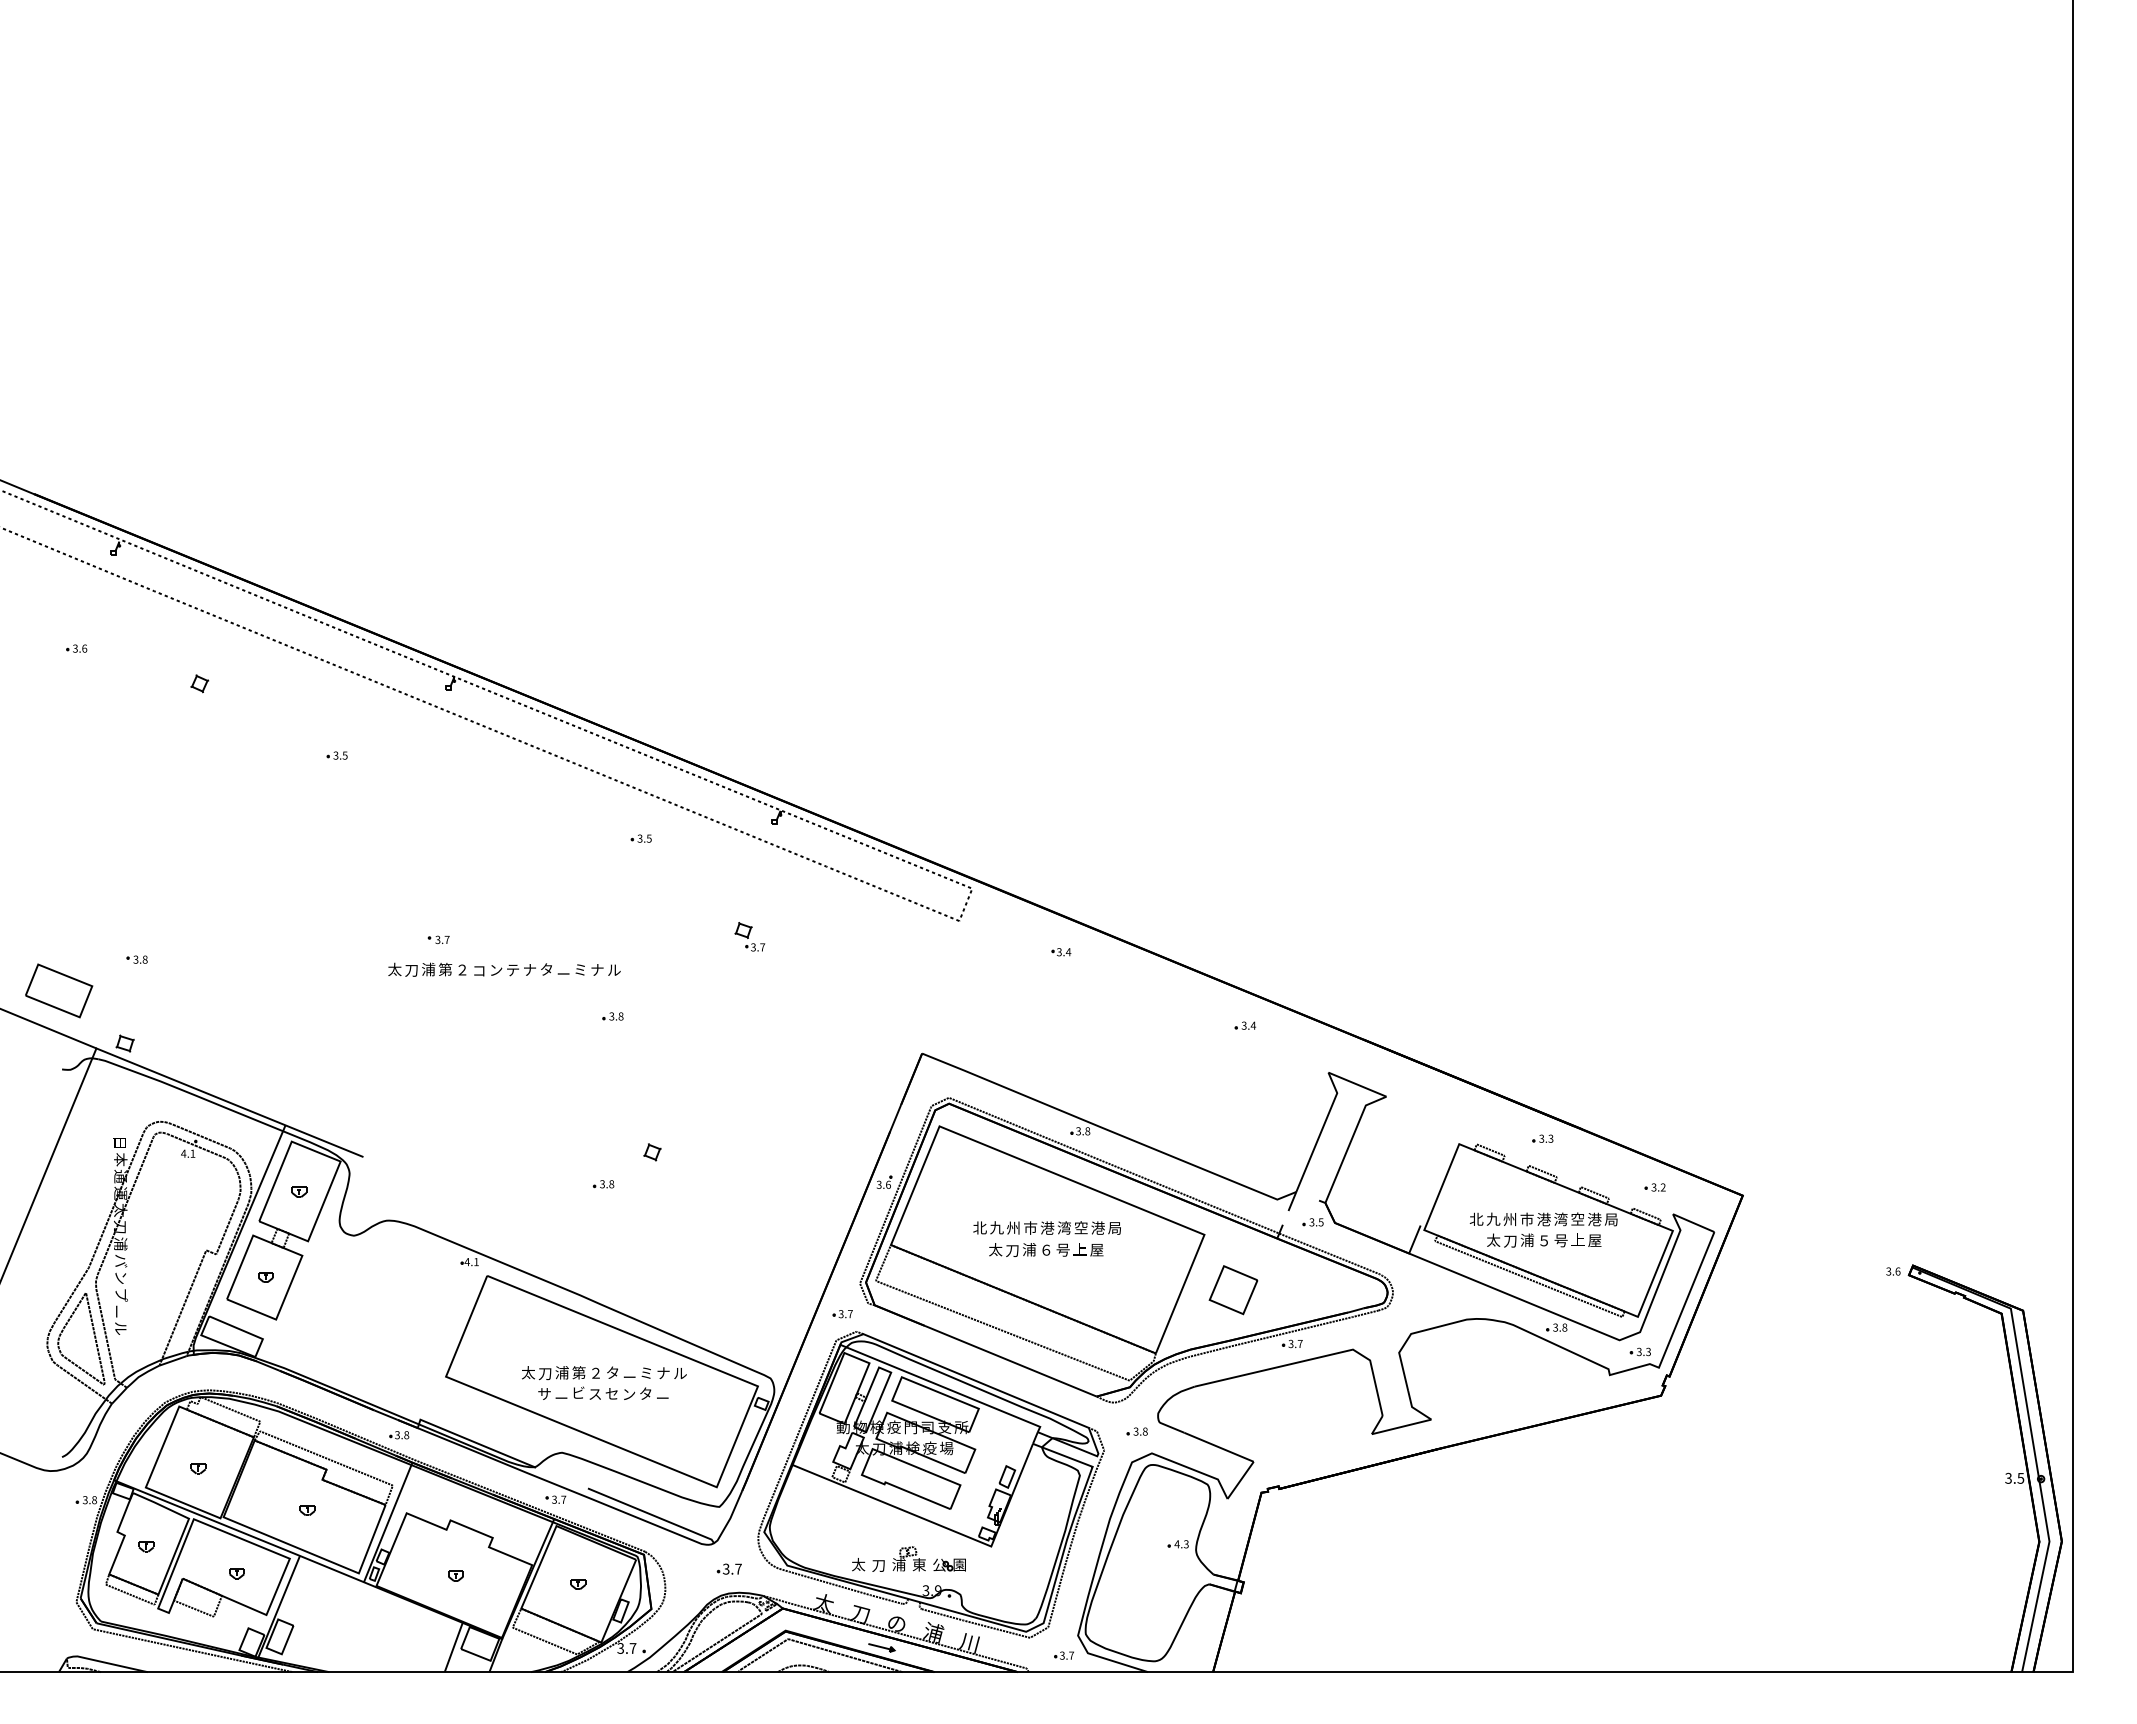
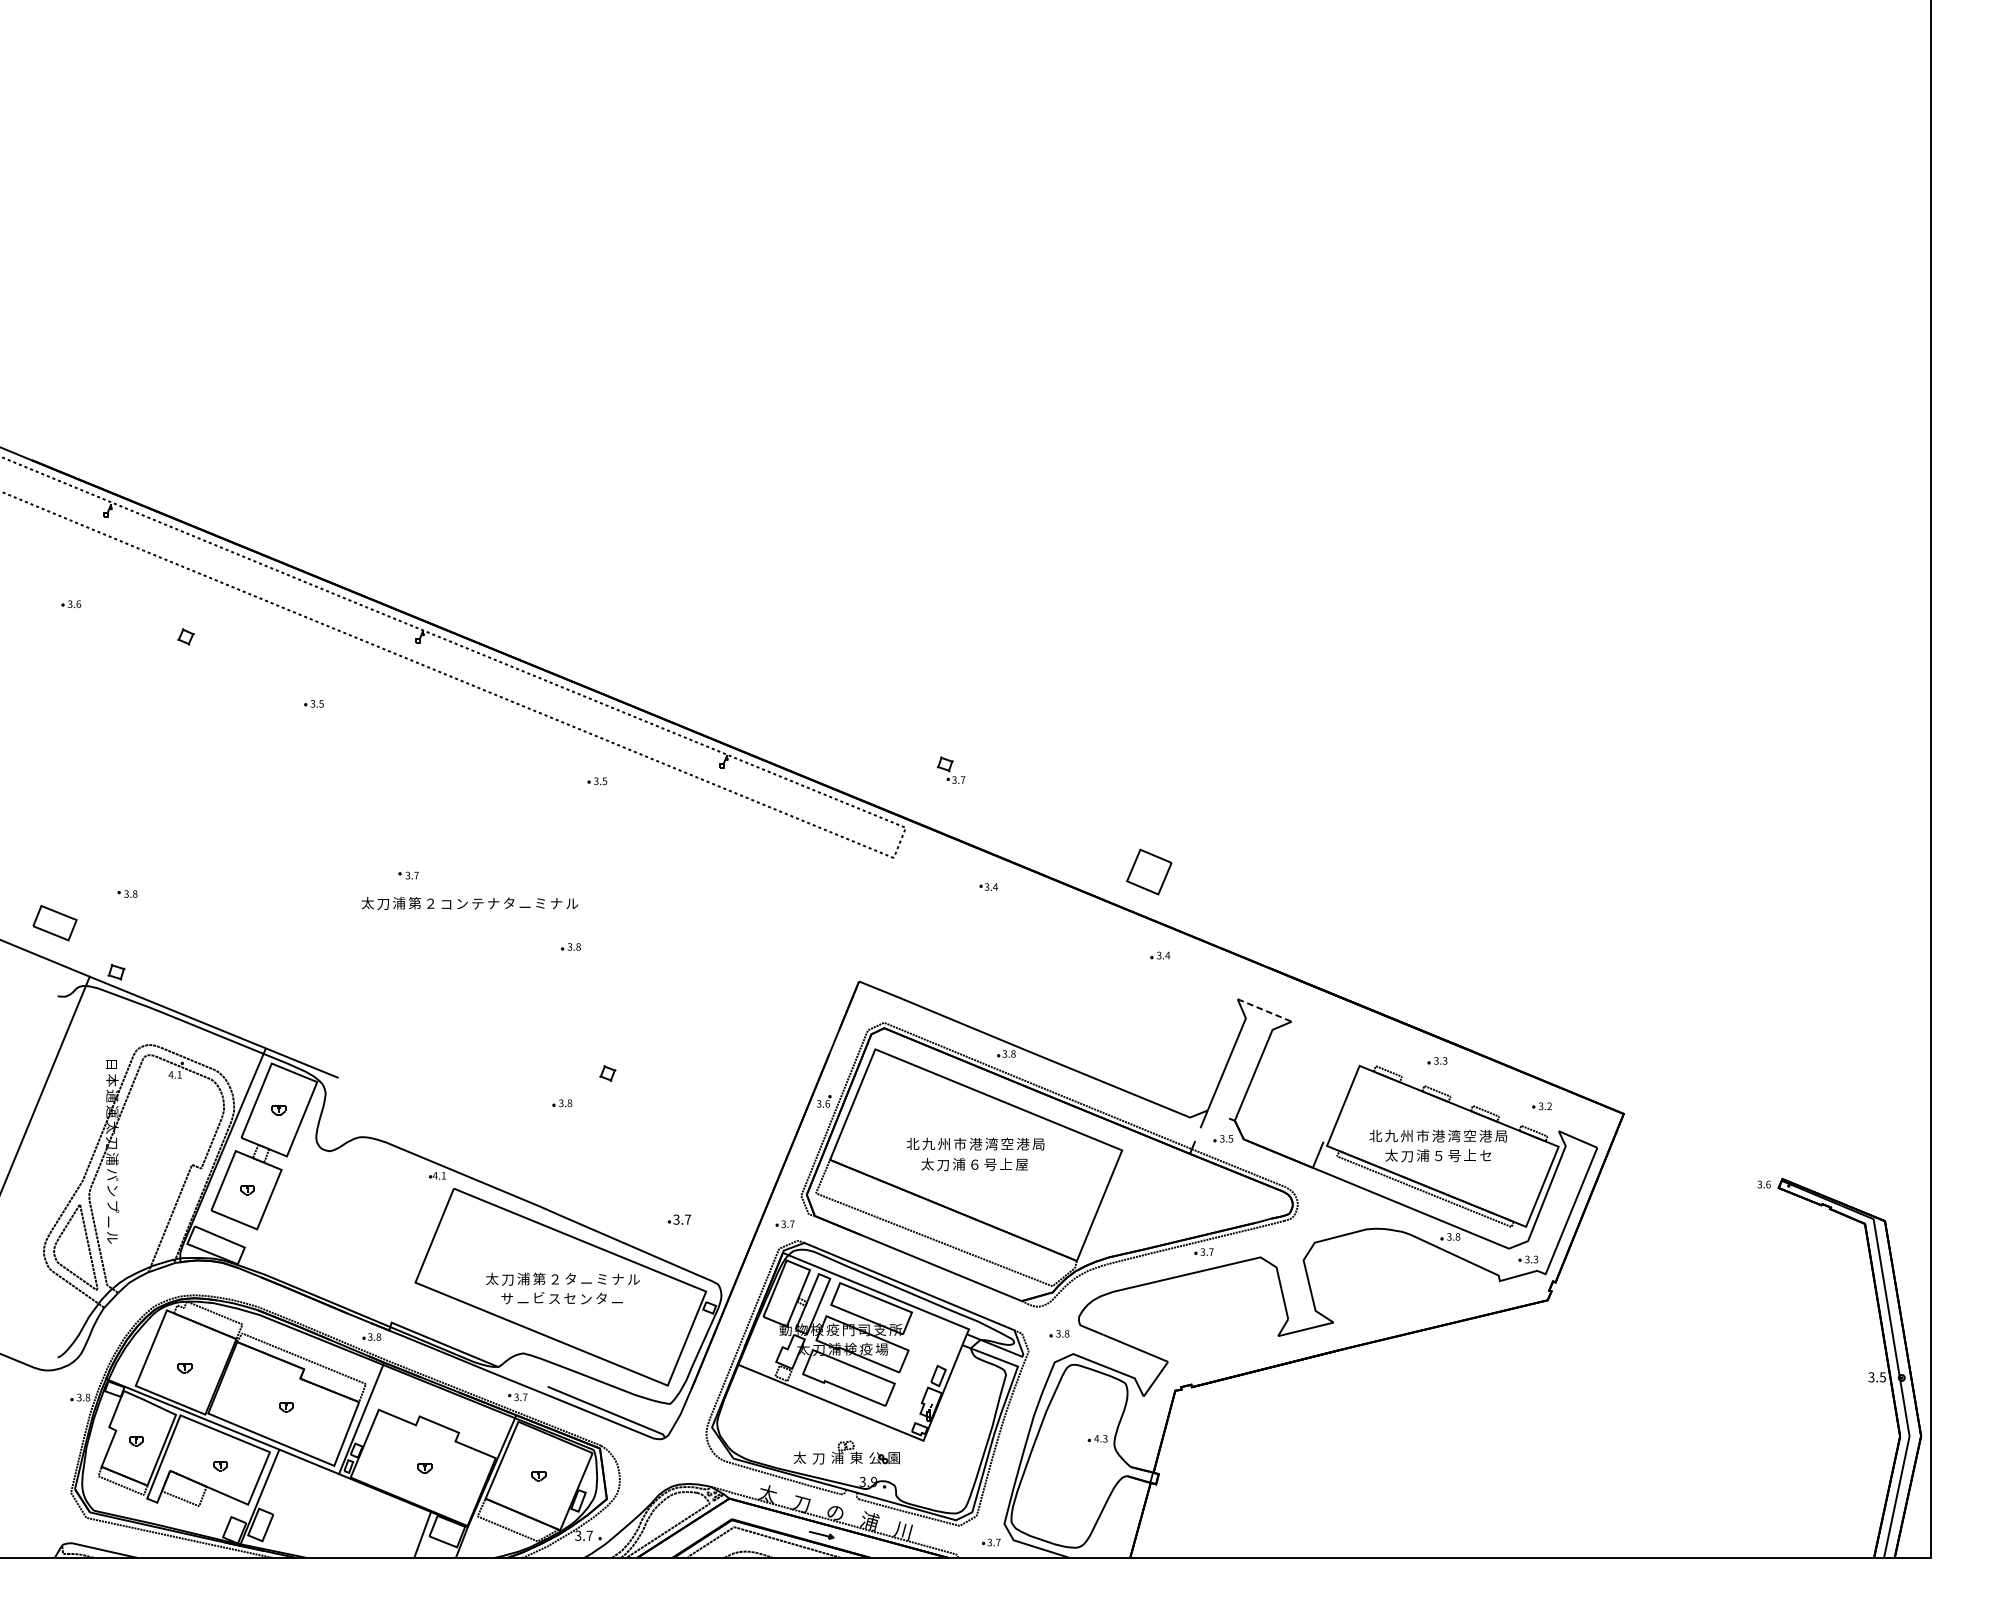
part: (749, 936) -> (950, 769), moved
part: (59, 990) -> (55, 922), size x0.7
line: (1357, 1084) -> (1264, 1010), solid -> dashed
text: (1594, 1240) -> (1485, 1155), 屋 -> セ
part: (1233, 1290) -> (1149, 872), moved
part: (728, 1568) -> (678, 1219), moved

